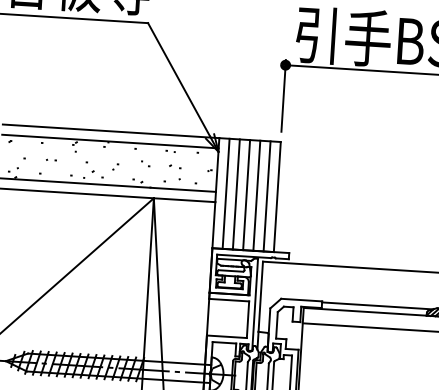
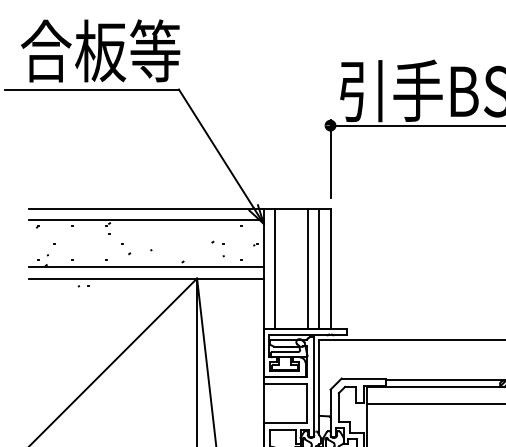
part: (51, 160) -> (83, 286), moved
line: (236, 194) -> (286, 268), removed
line: (246, 194) -> (297, 268), removed

